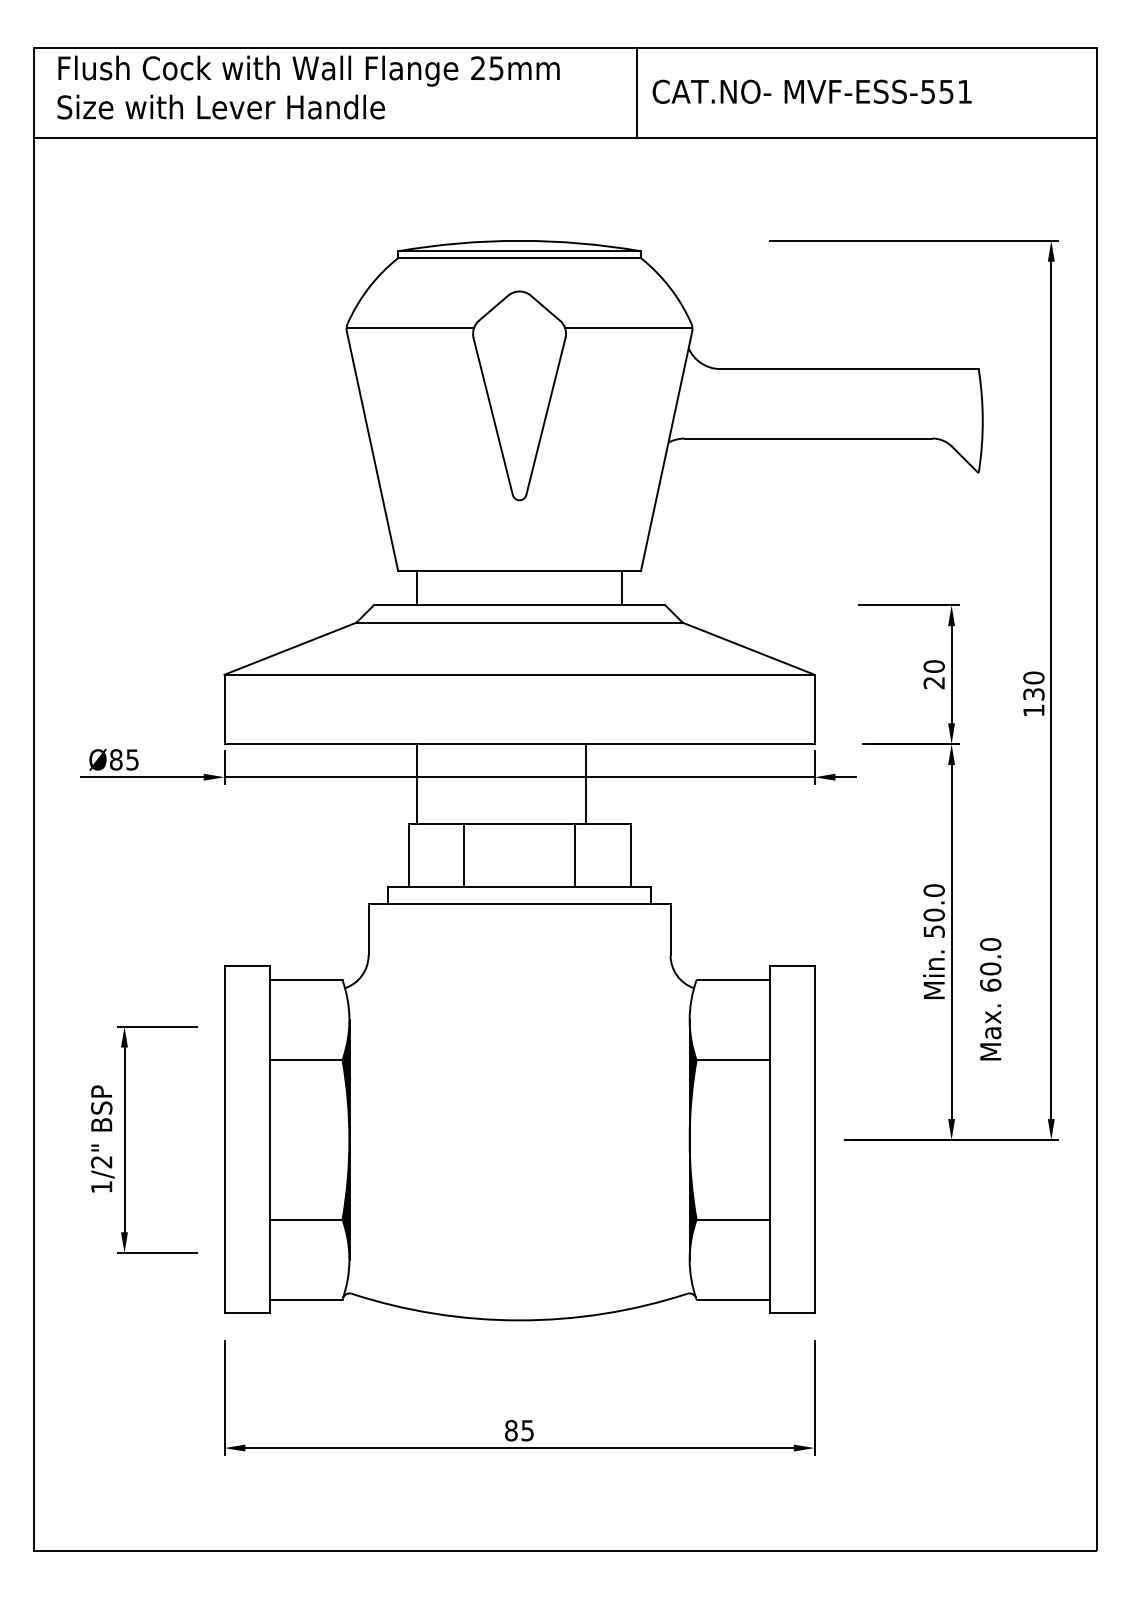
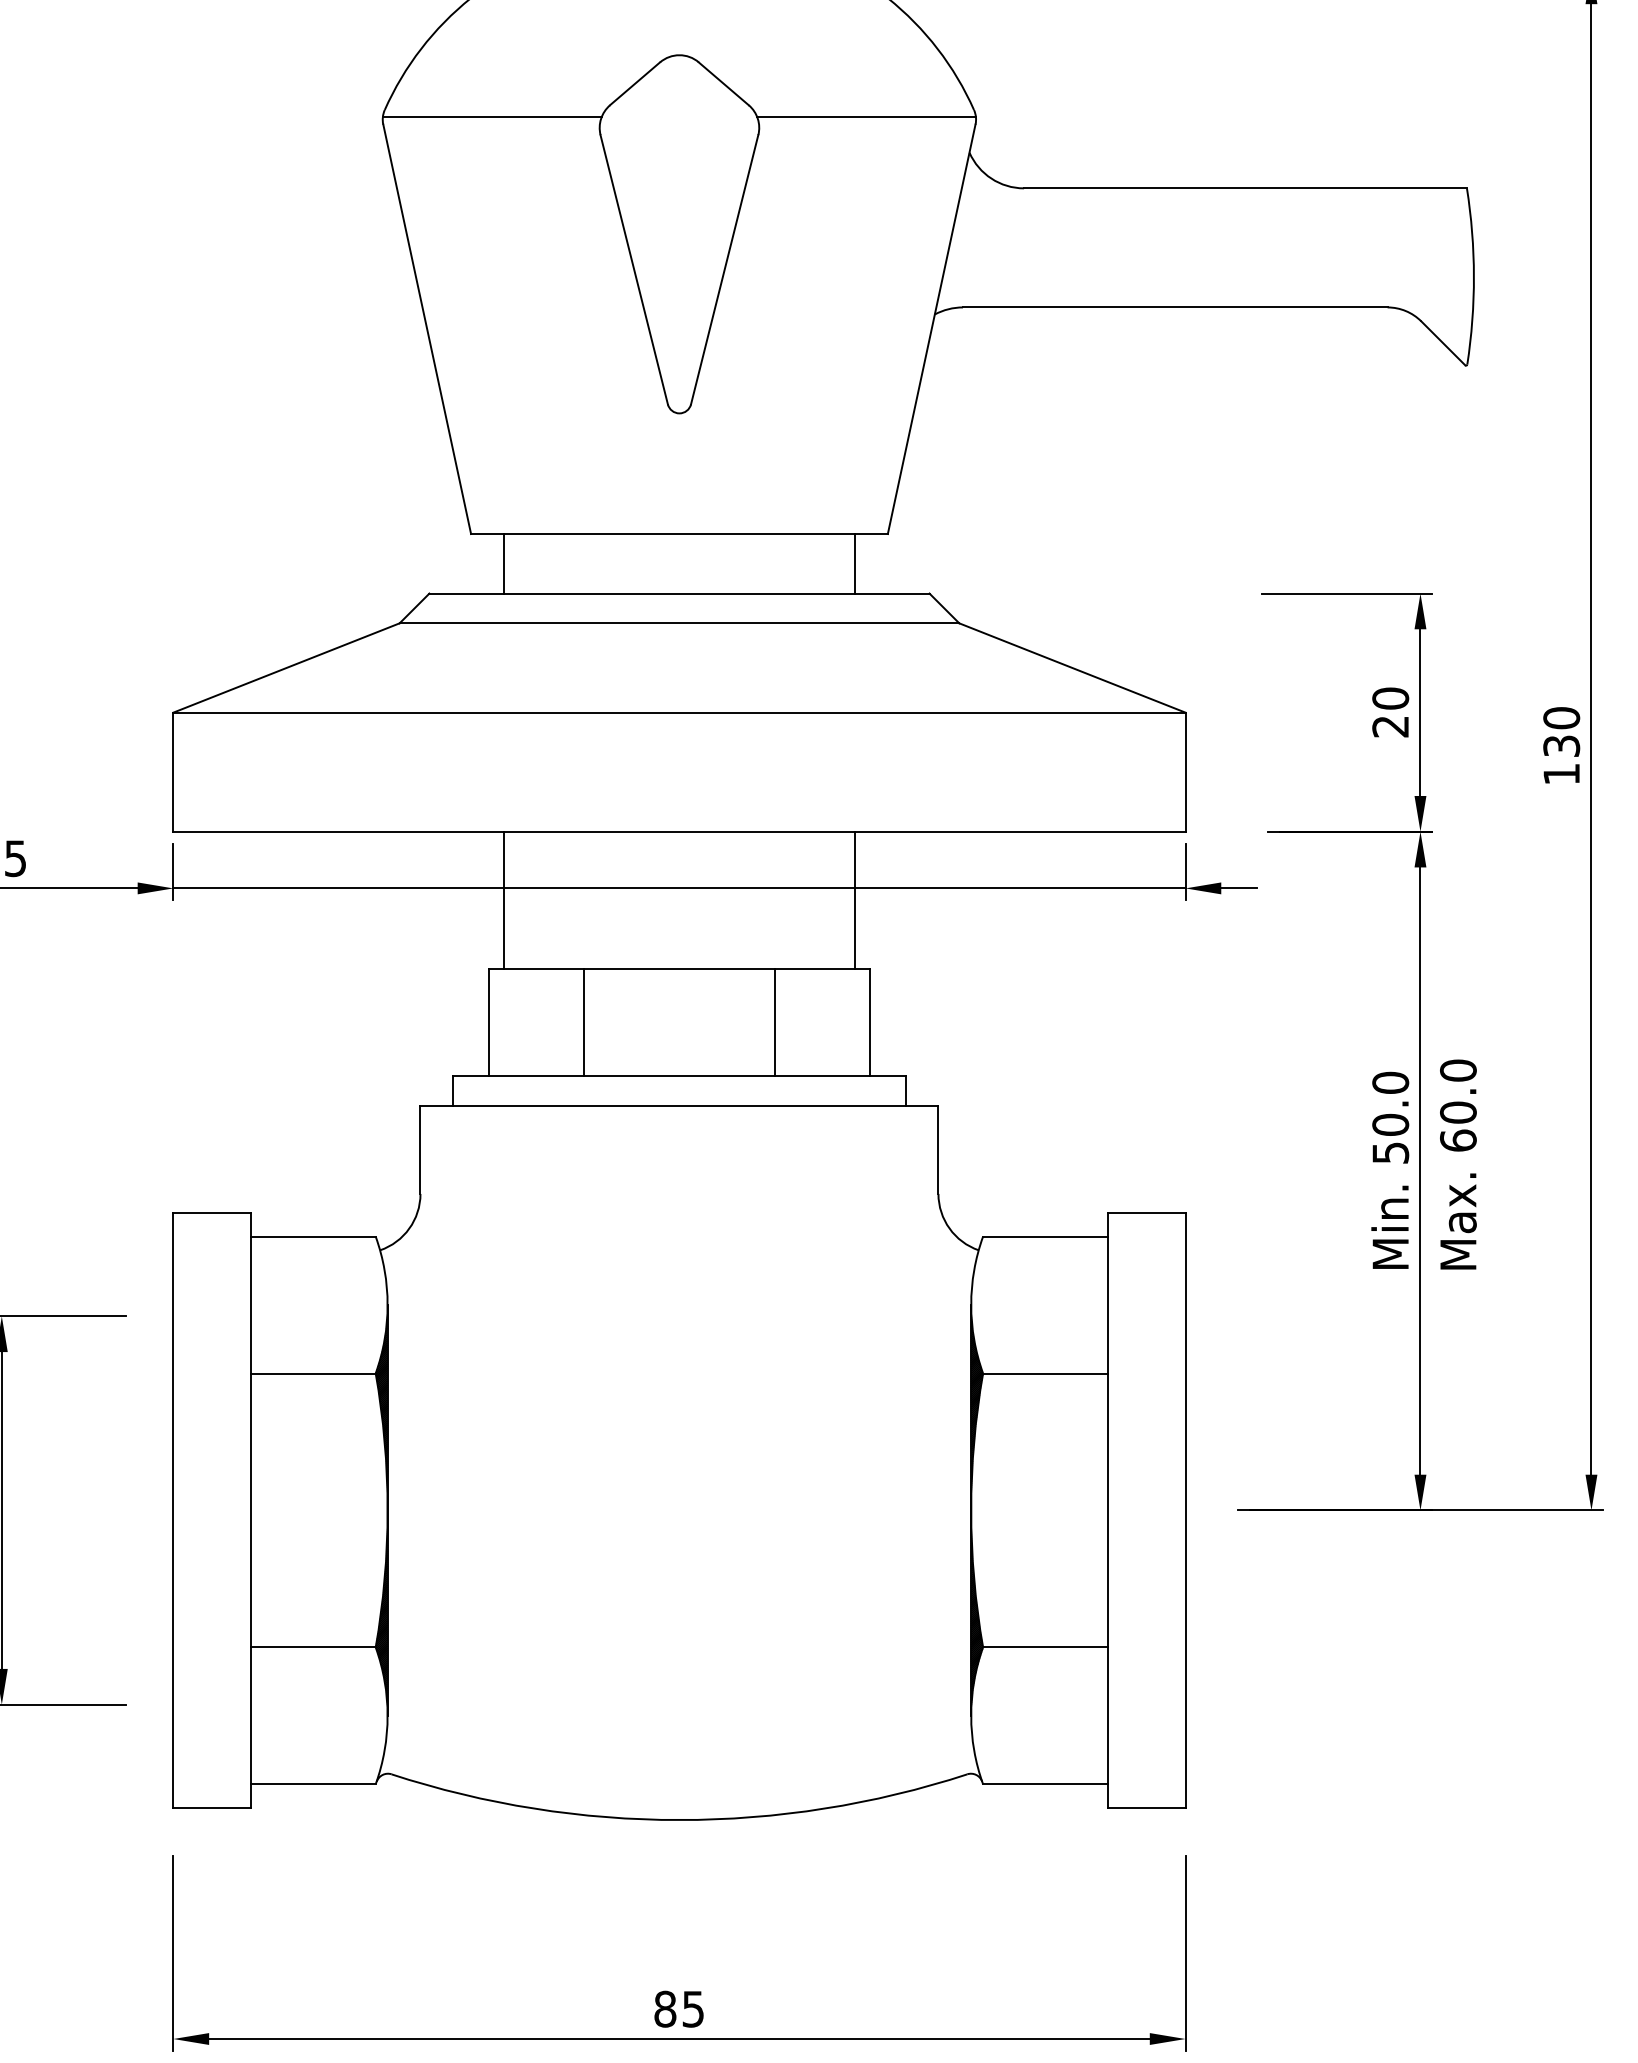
line: (585, 784) -> (854, 900), moved
text: (990, 999) -> (1458, 1164), moved

